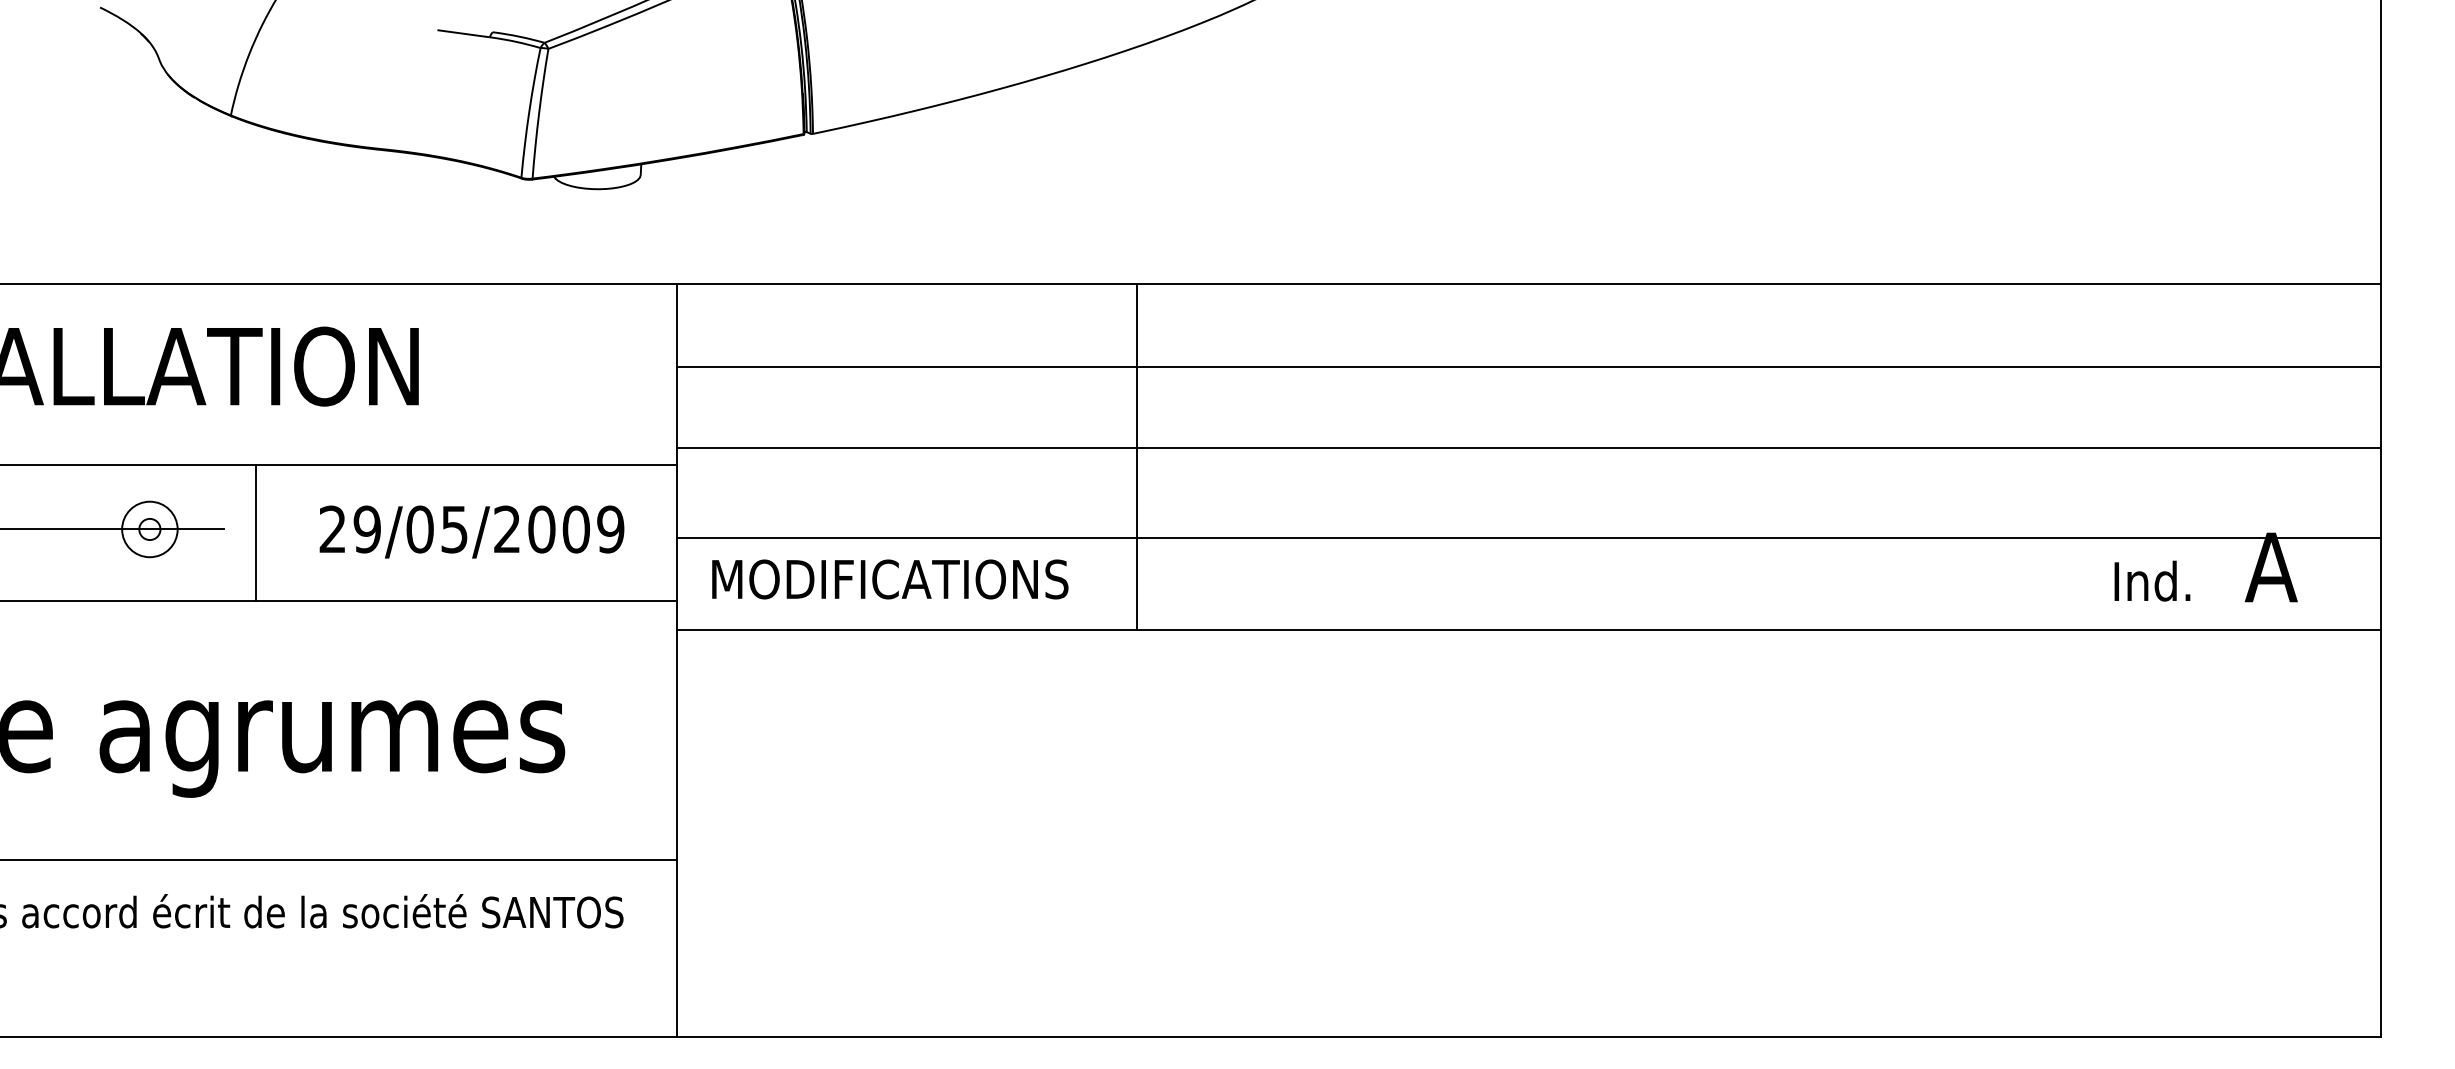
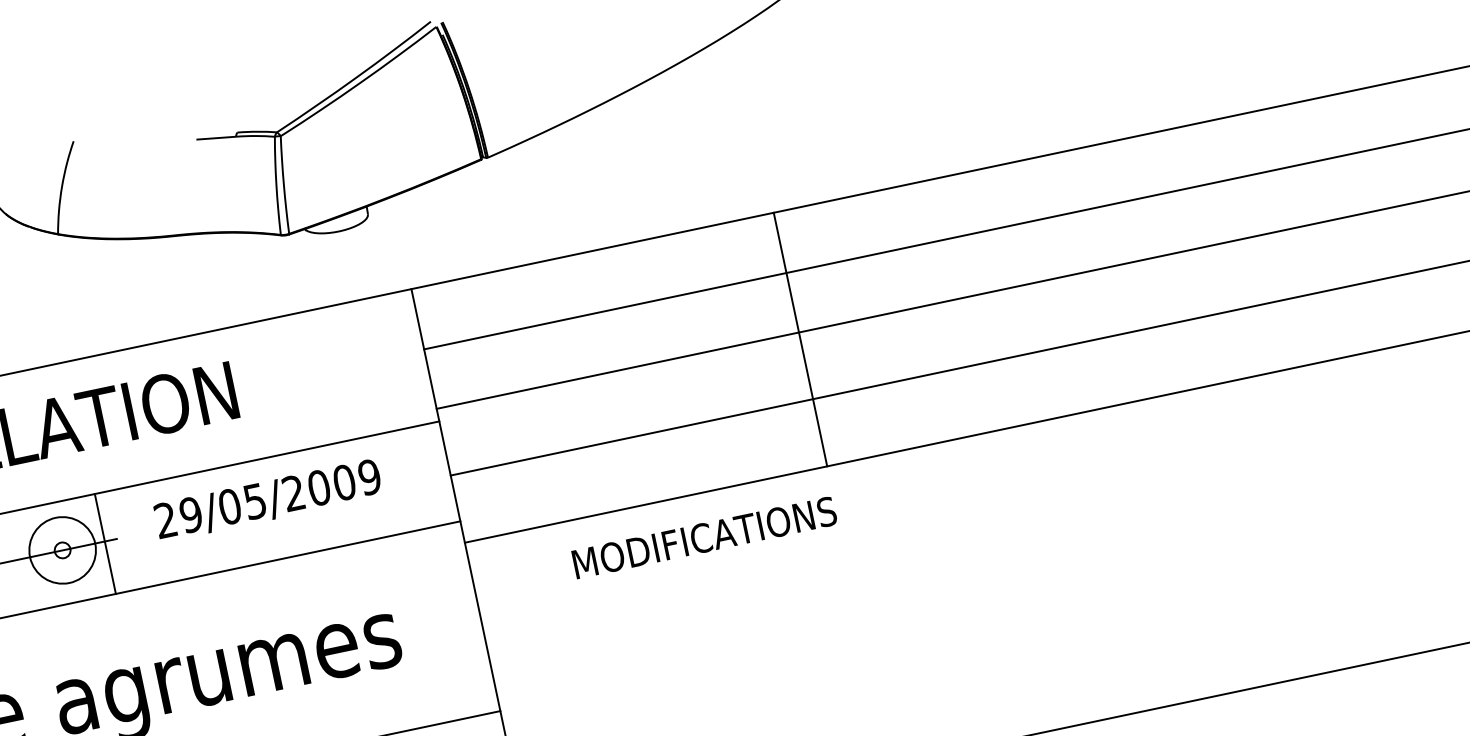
line: (1136, 457) -> (800, 339), moved
circle: (149, 529) -> (62, 550), size x1.6
text: (471, 531) -> (267, 500), moved
line: (256, 532) -> (105, 543), moved
text: (890, 579) -> (704, 537), moved

